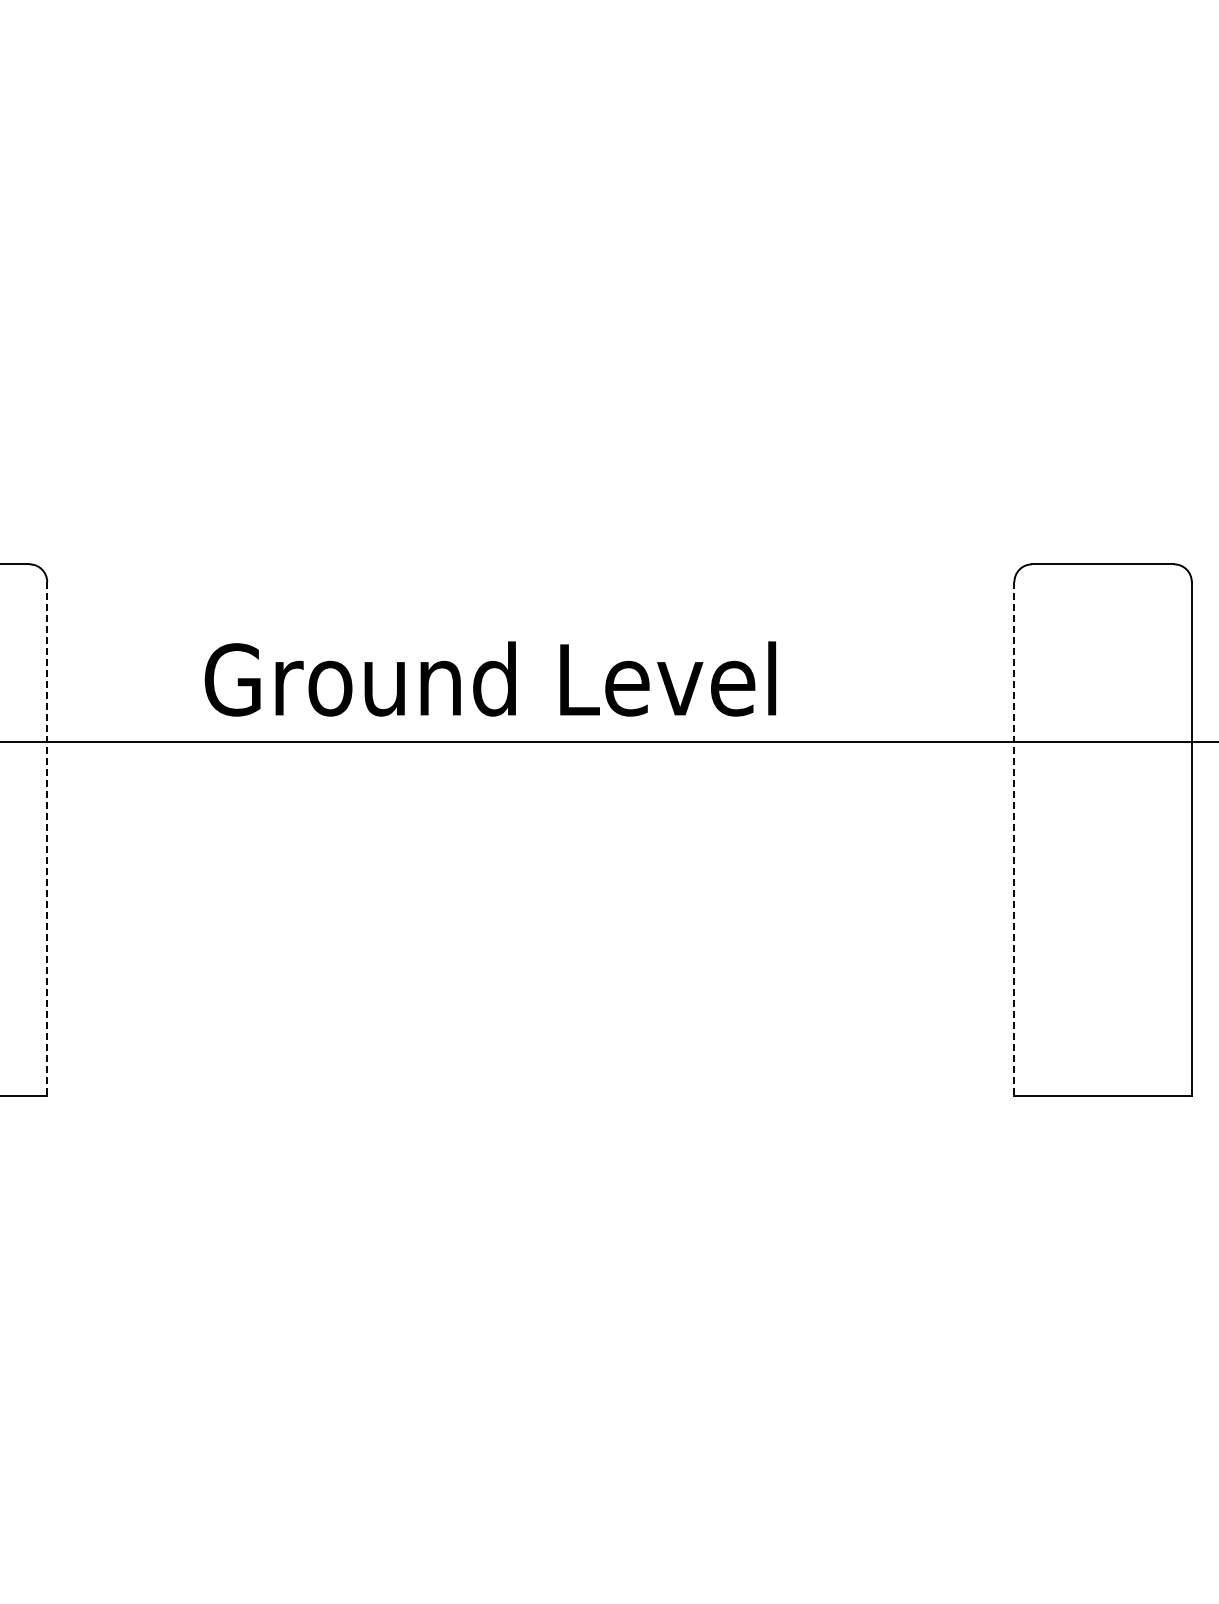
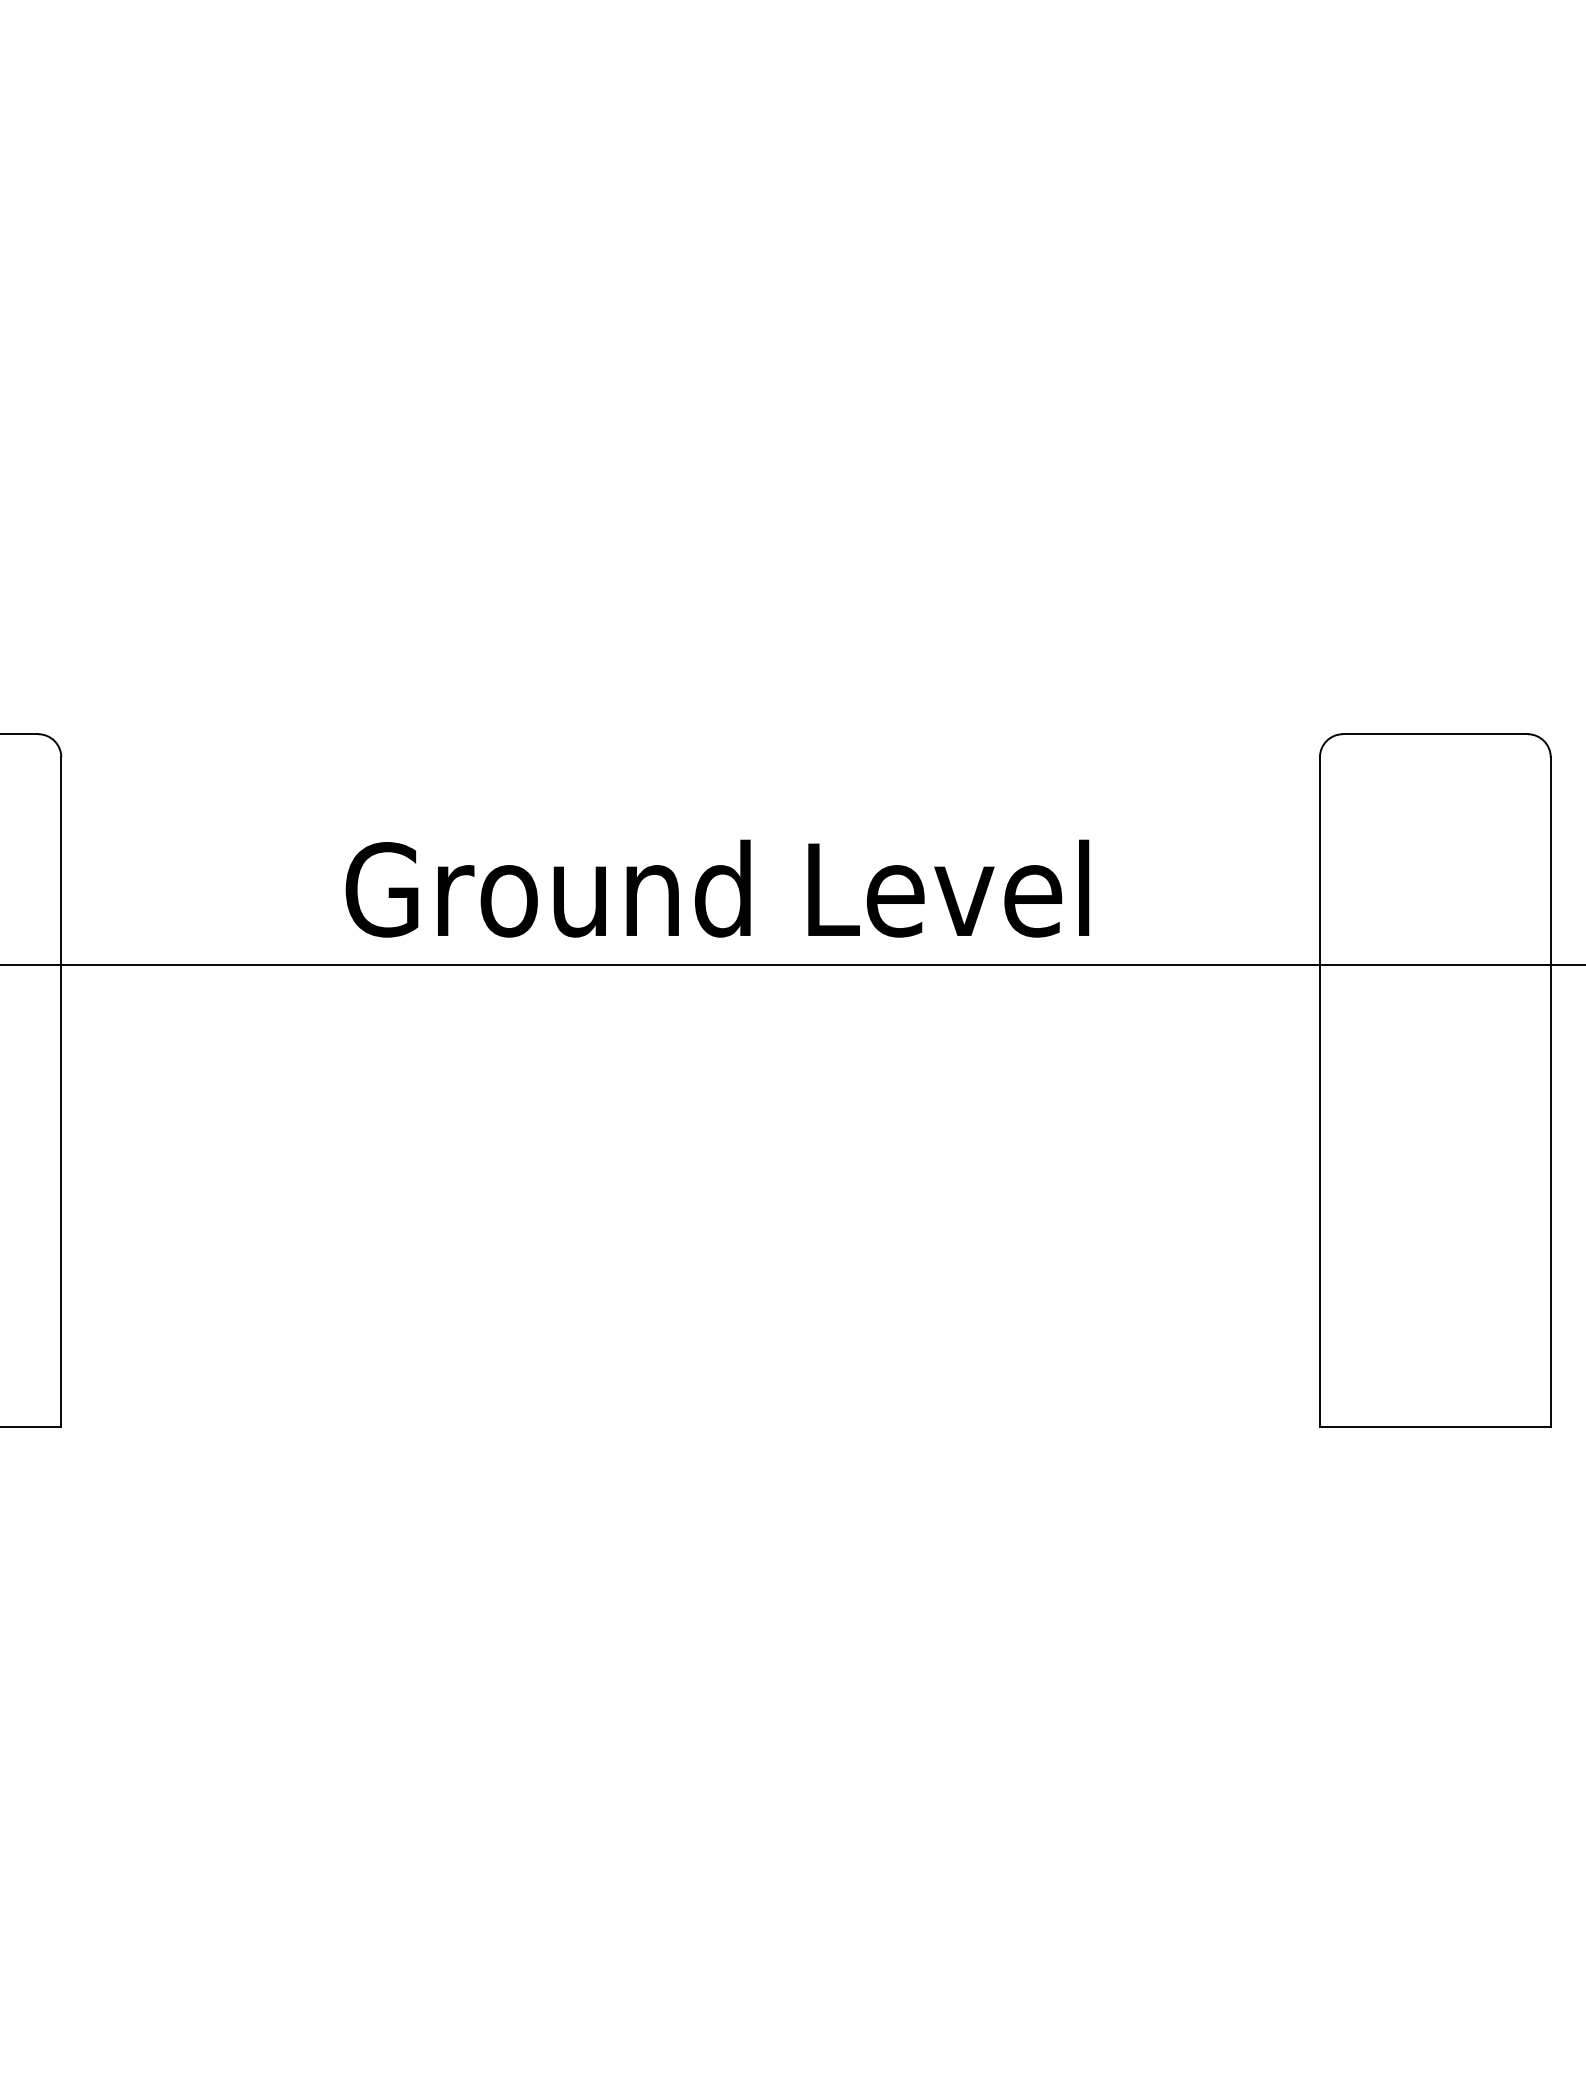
text: (489, 678) -> (716, 887), moved
line: (47, 839) -> (61, 1092), dashed -> solid
line: (1014, 839) -> (1320, 1092), dashed -> solid

